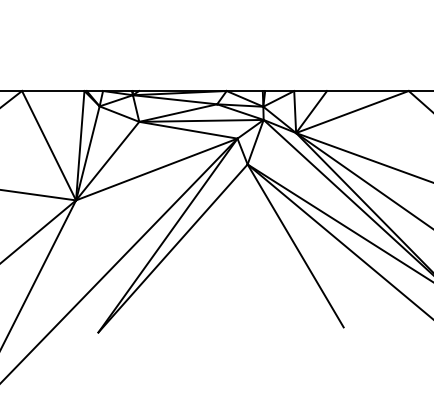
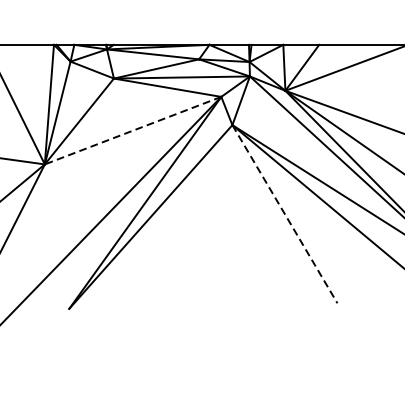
line: (156, 169) -> (132, 130), solid -> dashed
line: (295, 245) -> (284, 213), solid -> dashed

